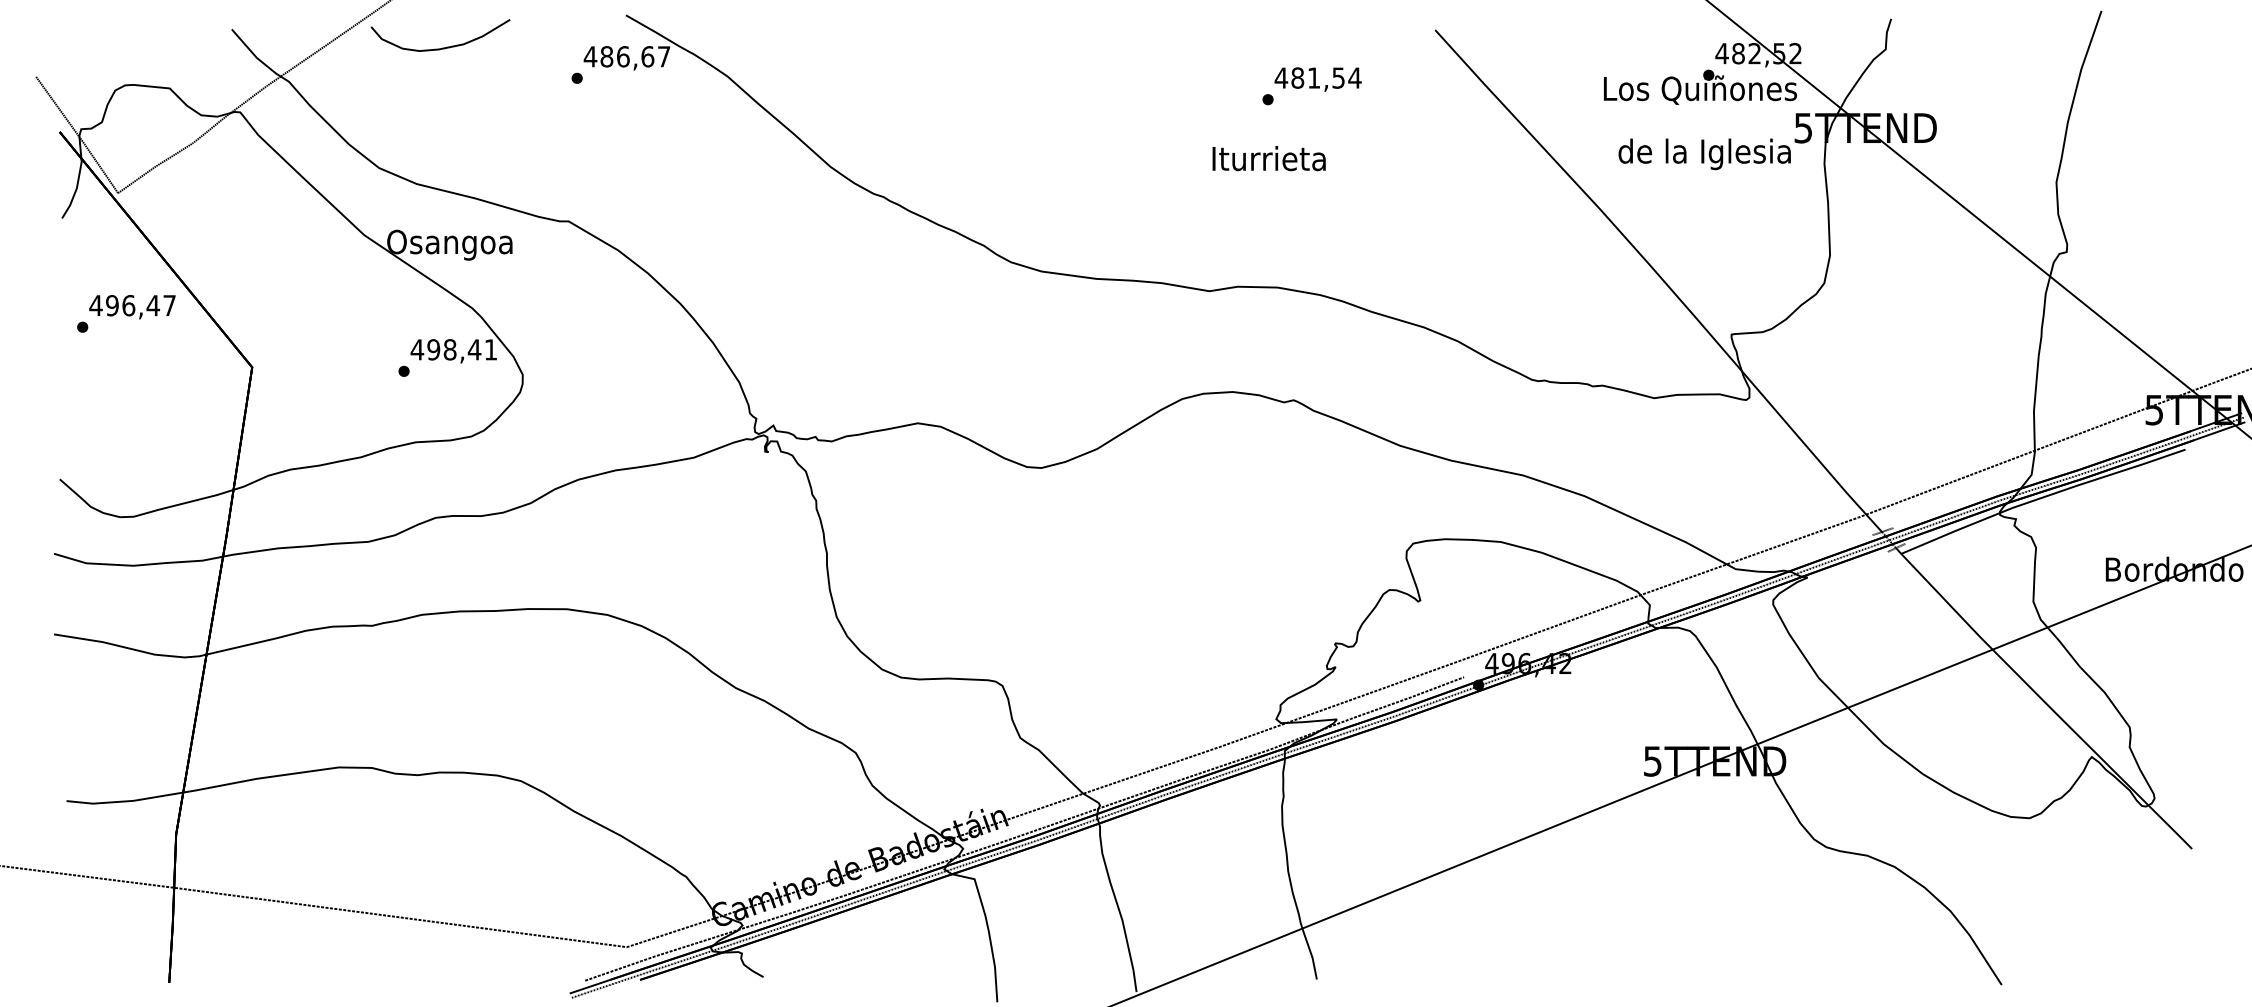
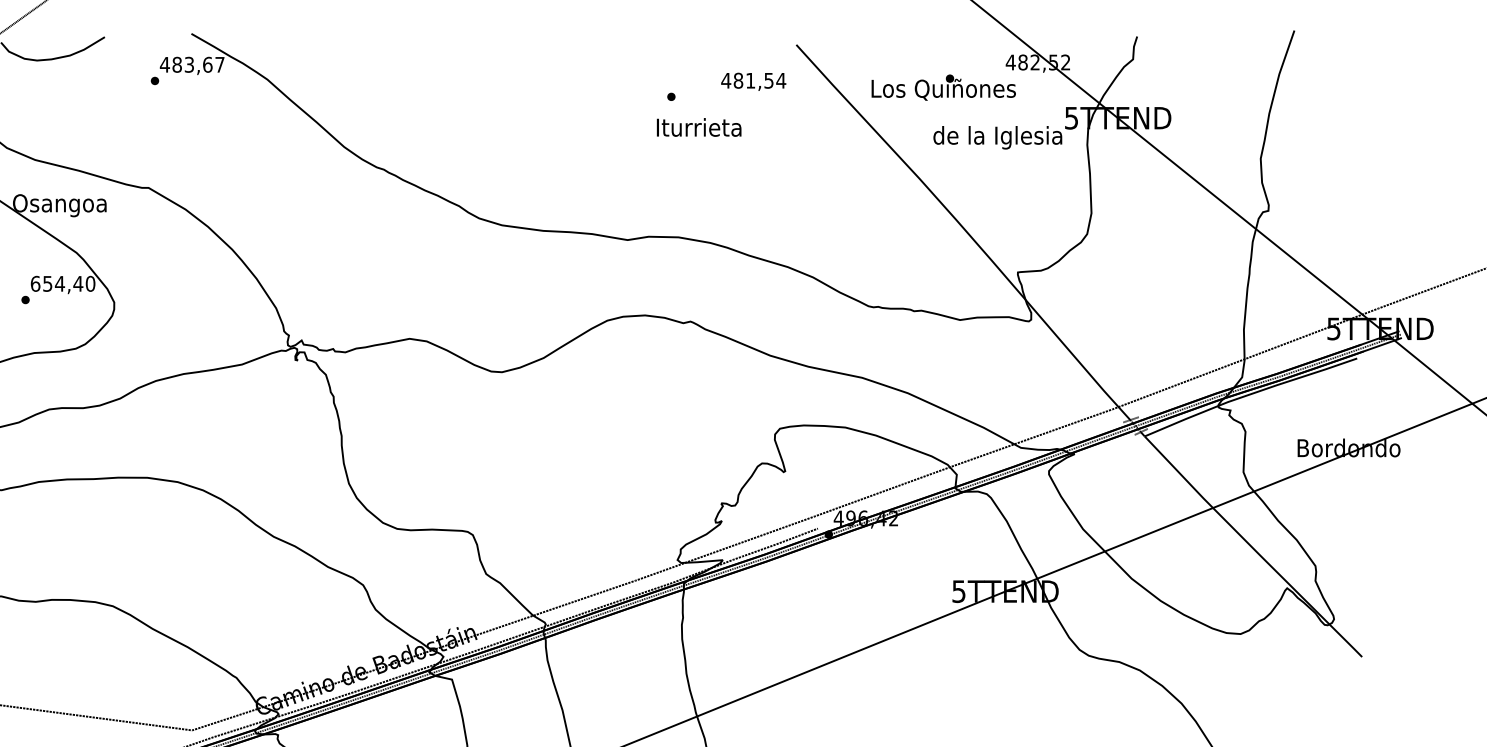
text: (623, 56) -> (189, 64), 486,67 -> 483,67
text: (1317, 79) -> (753, 81), moved
text: (1700, 86) -> (943, 87), moved
text: (1268, 158) -> (698, 127), moved
text: (453, 349) -> (62, 283), 498,41 -> 654,40

